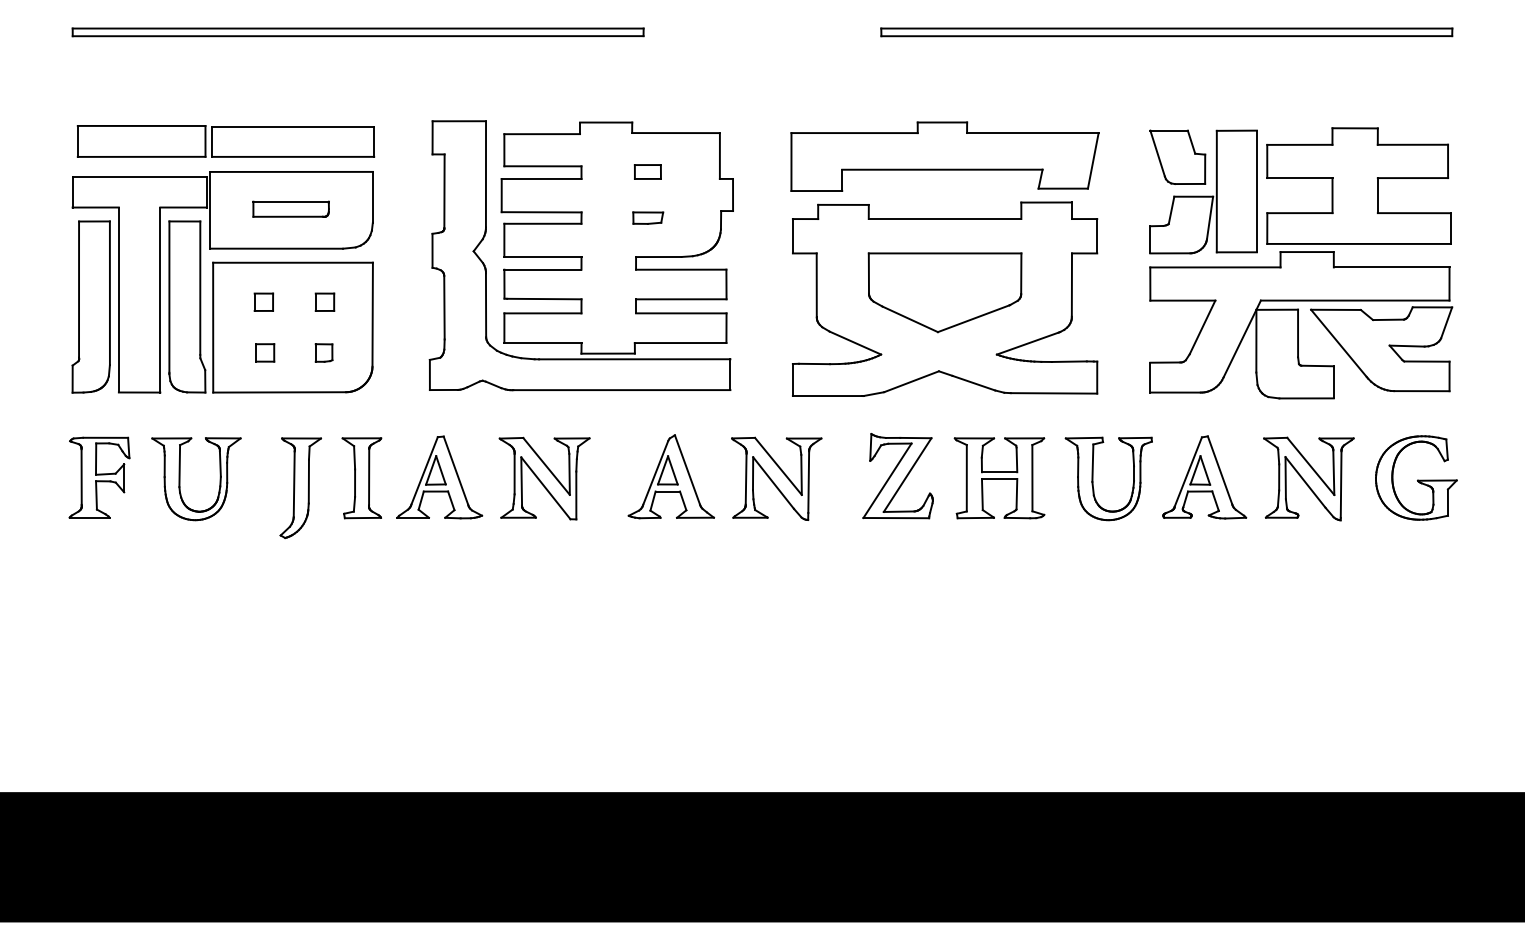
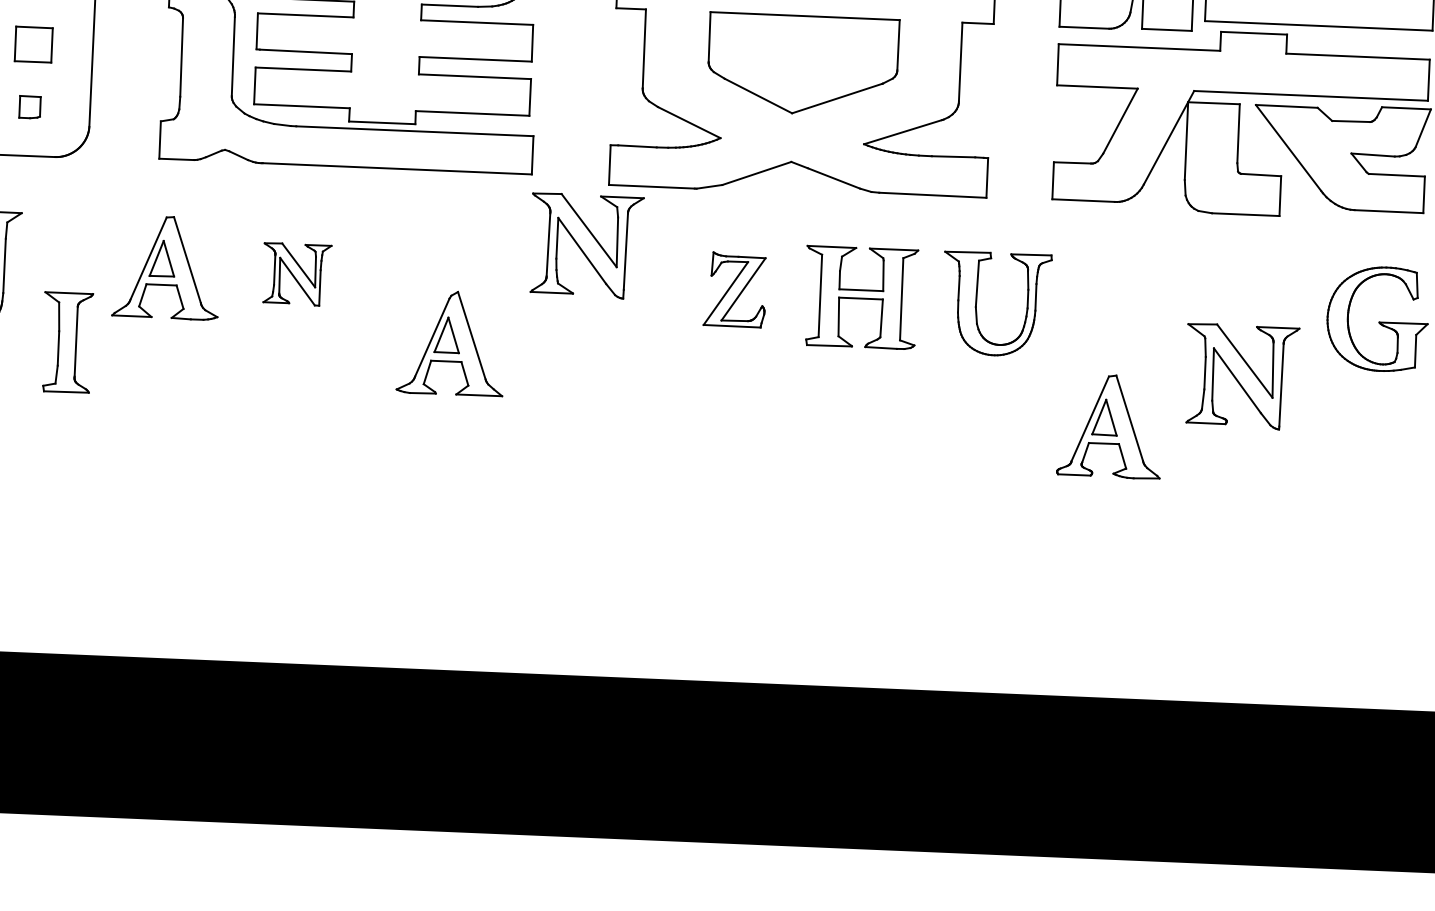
part: (324, 301) -> (33, 43), size x1.6
part: (670, 476) -> (450, 342), moved
part: (897, 476) -> (734, 290), size x0.7
part: (1204, 477) -> (1110, 426), moved
part: (361, 478) -> (66, 342), moved
part: (544, 478) -> (296, 274), size x0.6
part: (776, 478) -> (586, 245), moved
part: (1308, 478) -> (1241, 376), moved

